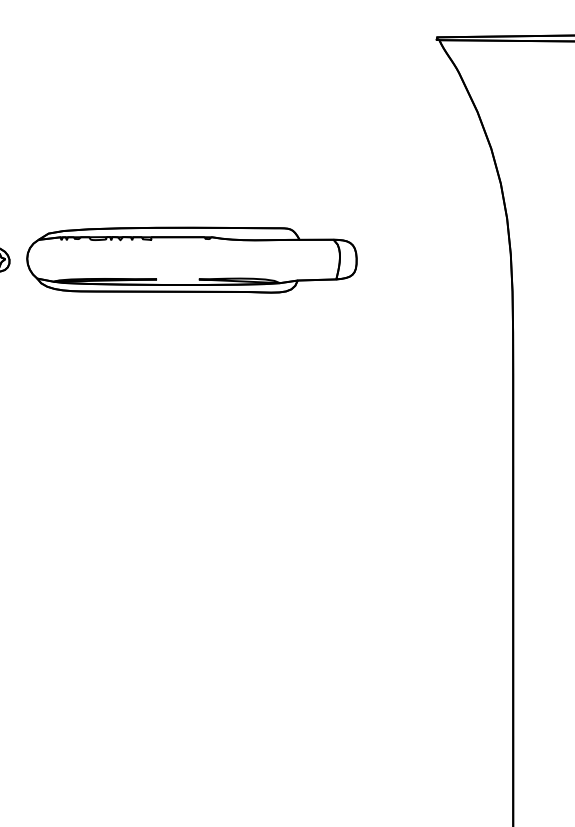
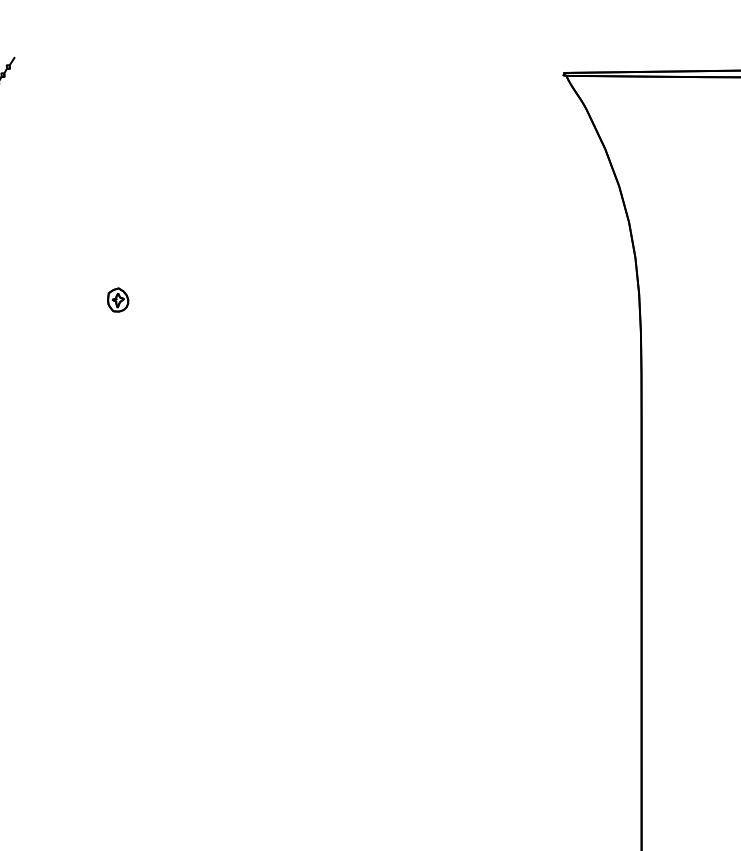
part: (191, 260) -> (313, 300), removed

